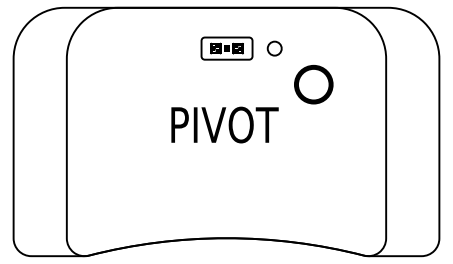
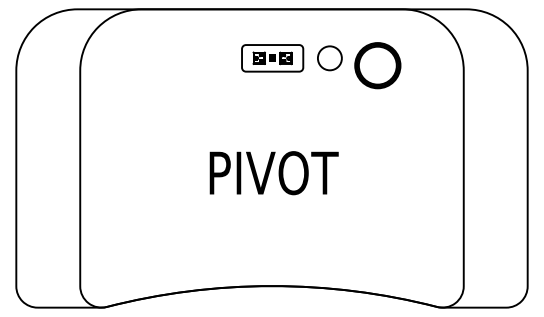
circle: (274, 48) -> (329, 58), size x1.43
part: (313, 84) -> (377, 65), moved
text: (224, 125) -> (273, 173), moved

